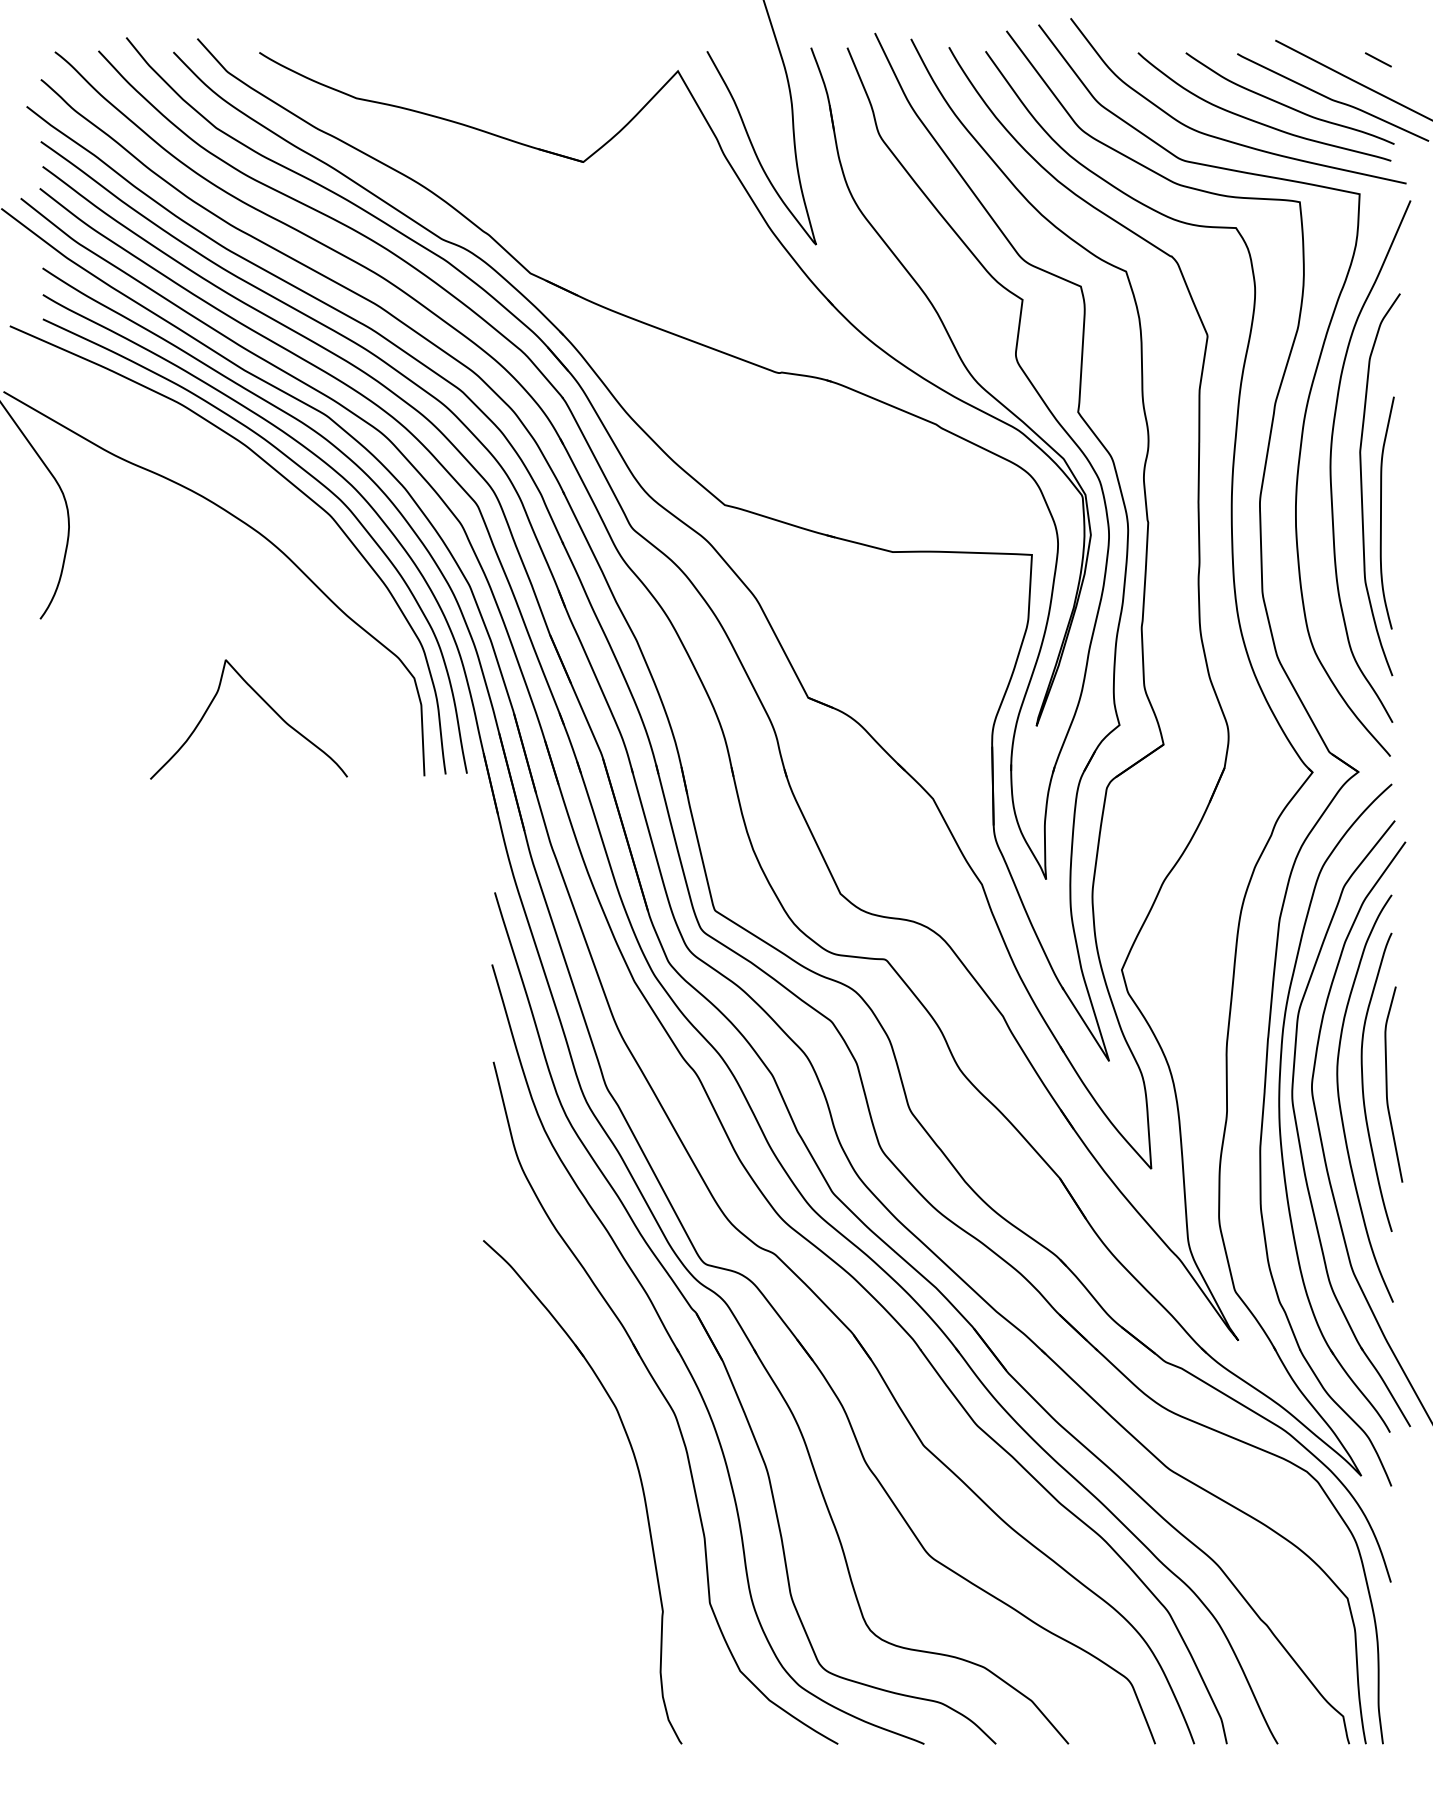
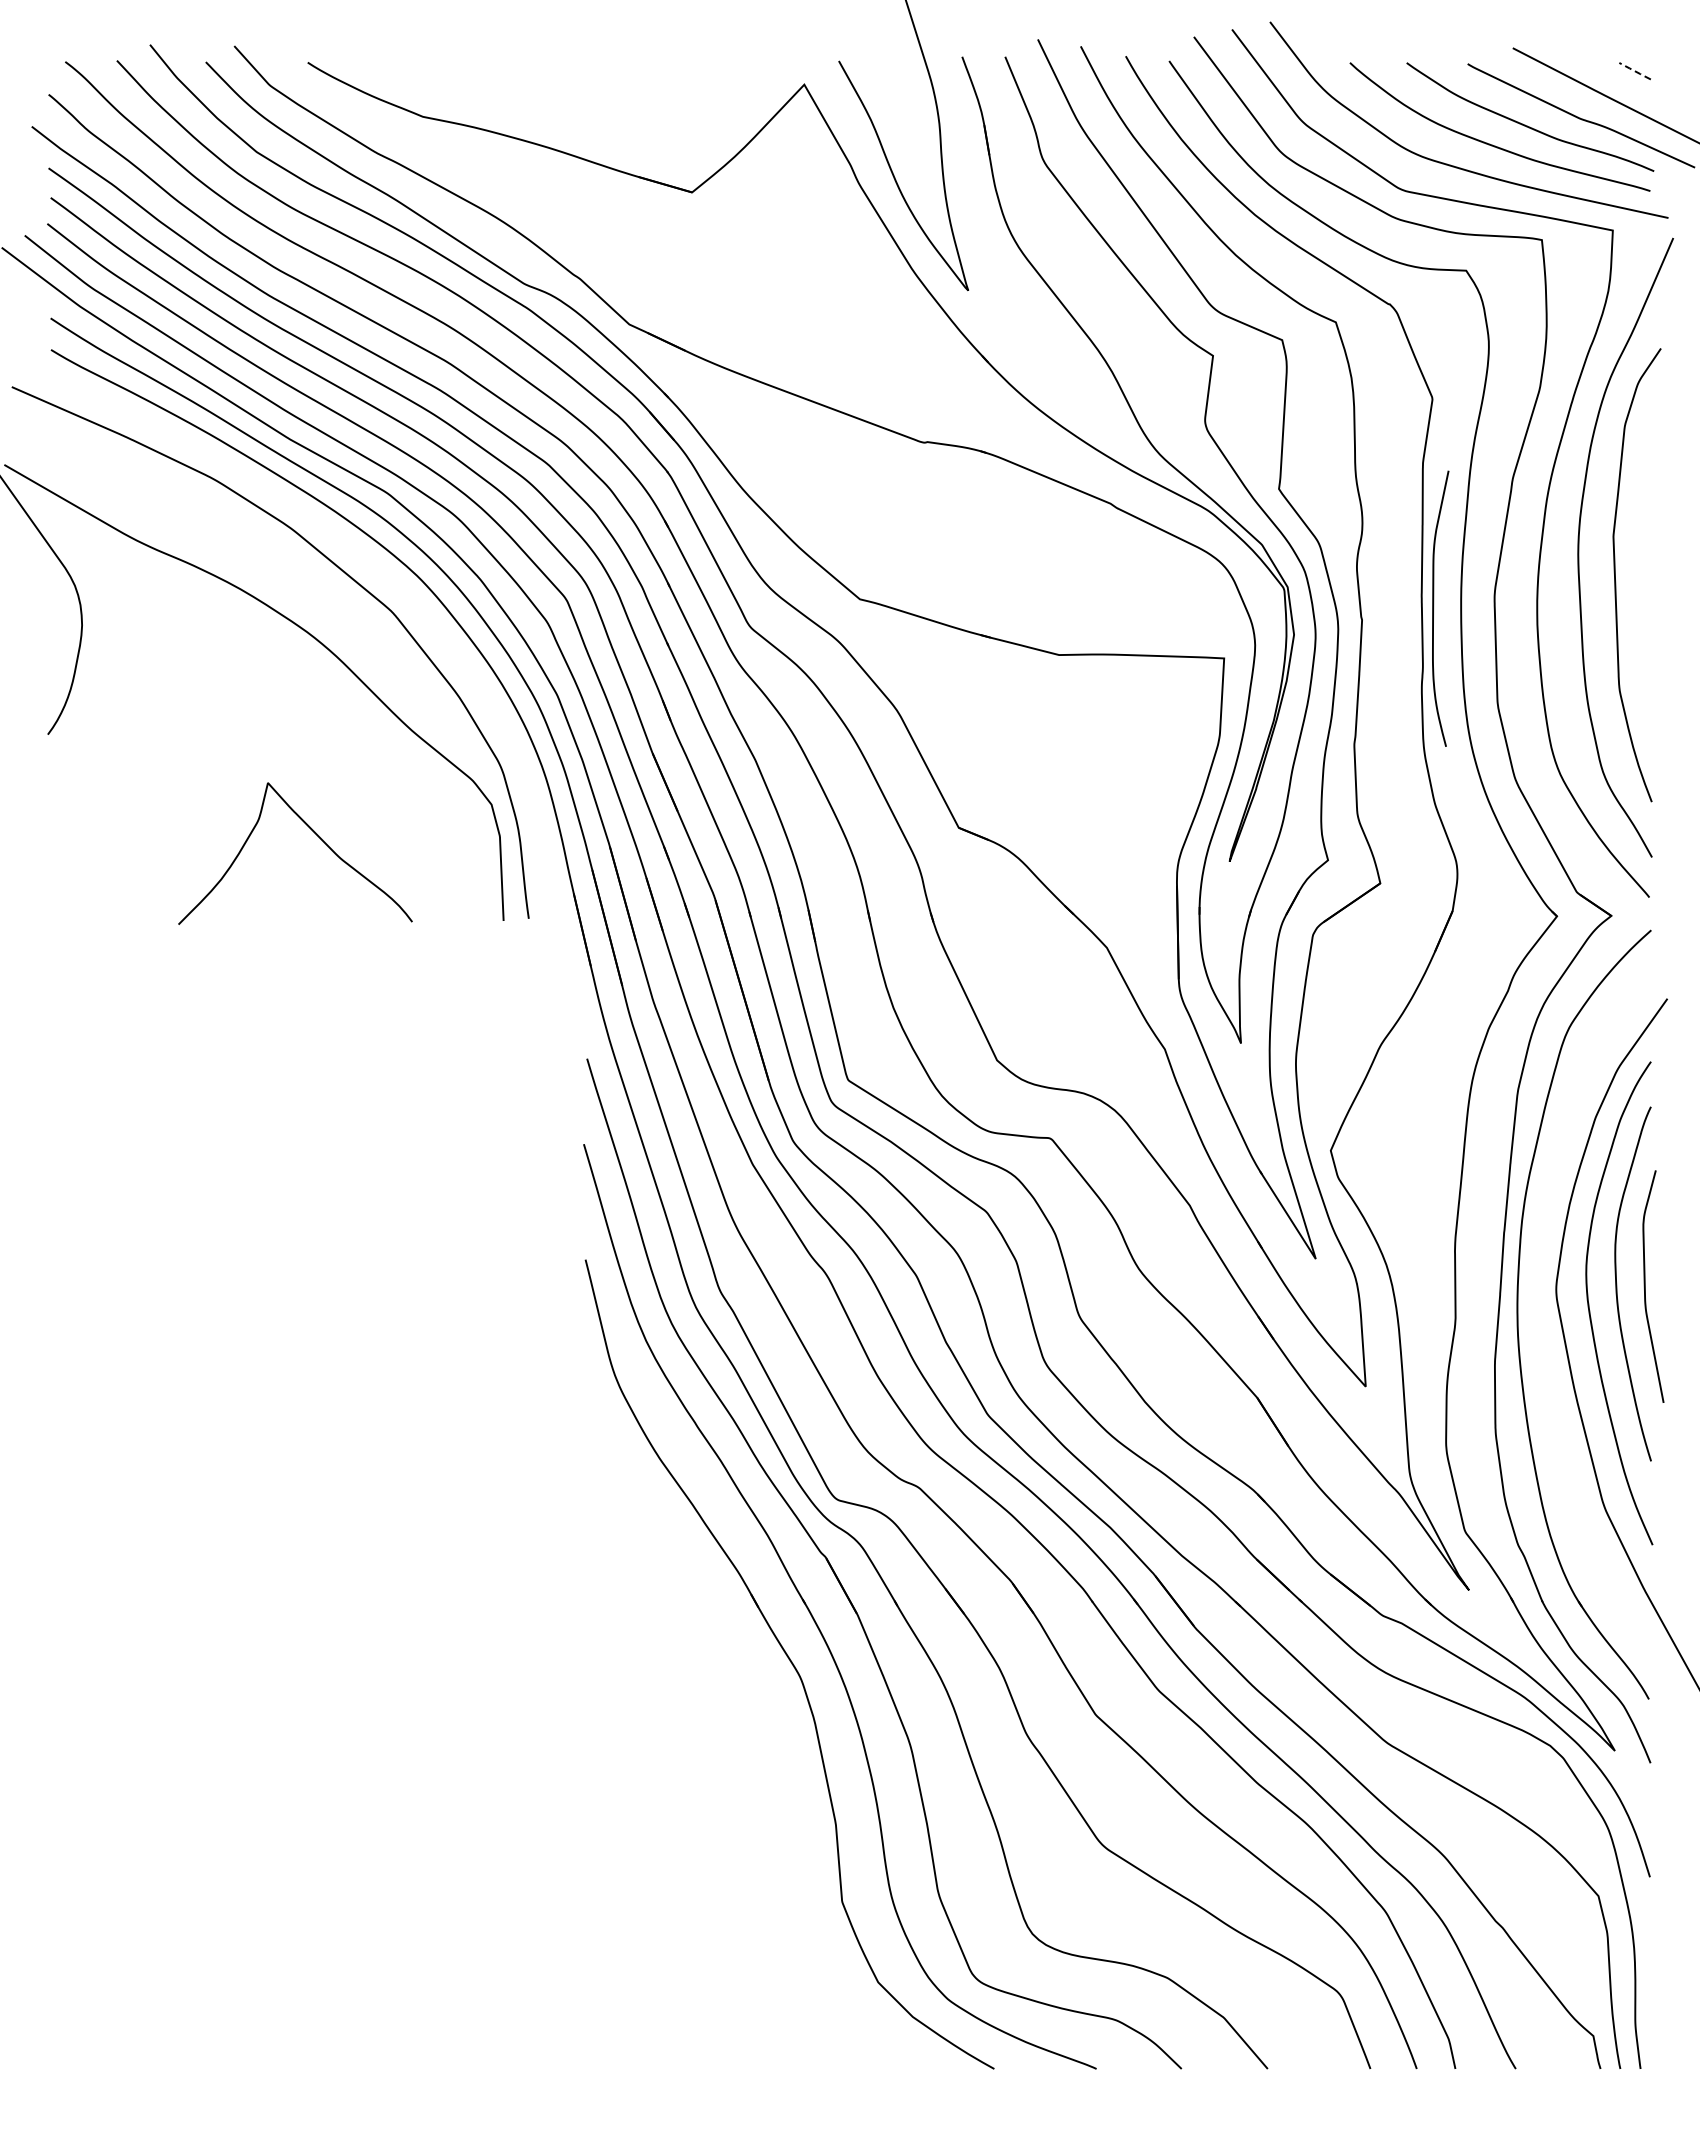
line: (1378, 60) -> (1635, 71), solid -> dashed
curve: (308, 474) -> (366, 563), removed
curve: (1382, 512) -> (1434, 607), moved
part: (1298, 1132) -> (1540, 1343), removed
part: (639, 1477) -> (758, 1752), removed

